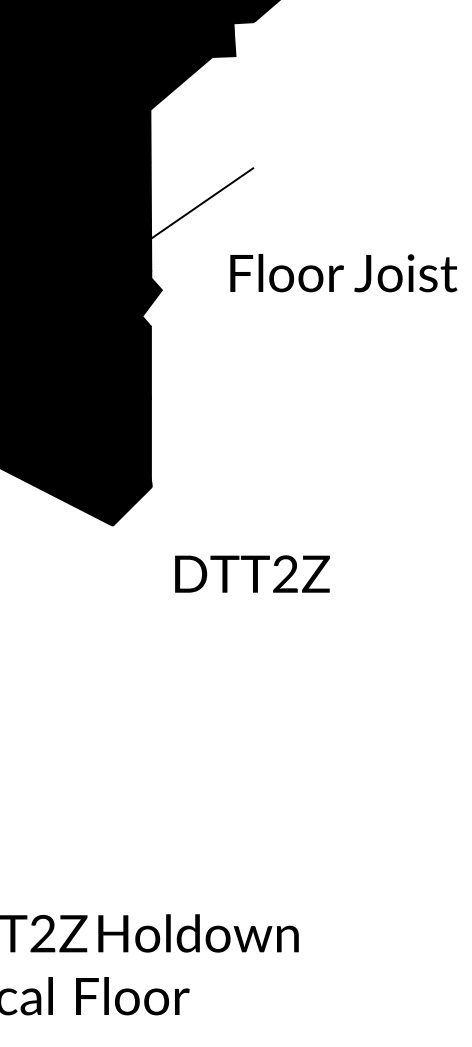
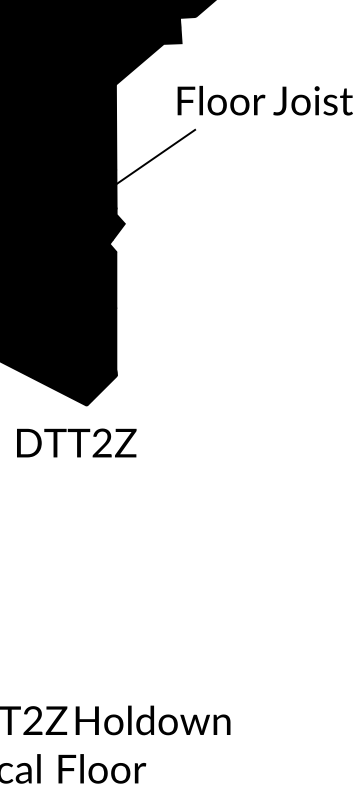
text: (342, 272) -> (264, 100), moved
text: (252, 573) -> (76, 442), moved

